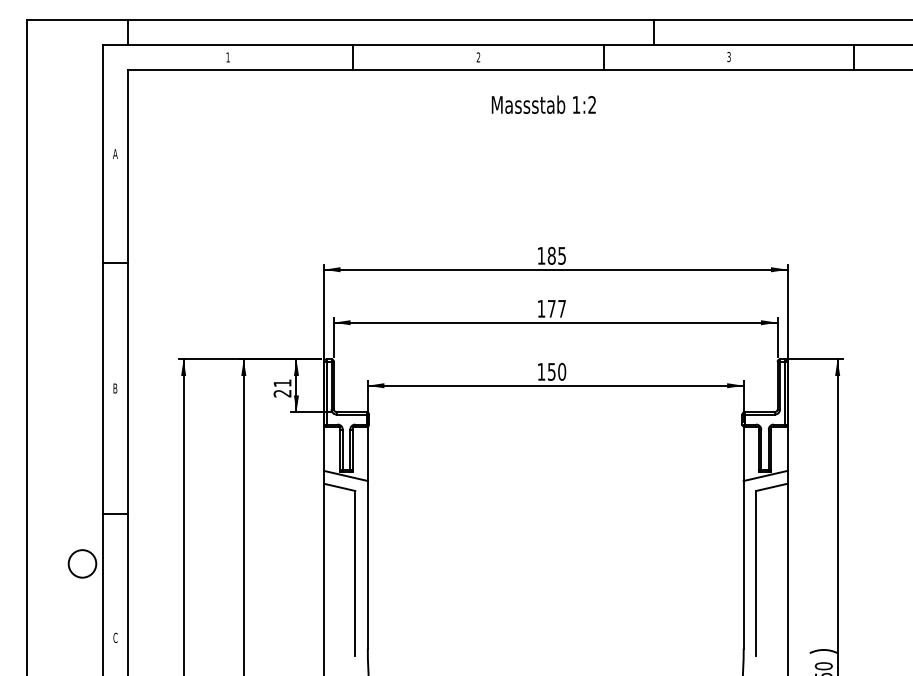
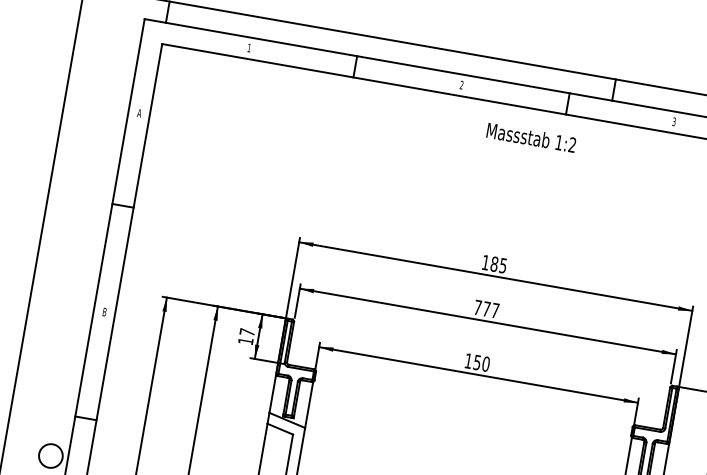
text: (543, 104) -> (531, 137), moved
text: (541, 308) -> (477, 307), 177 -> 777
text: (282, 388) -> (246, 336), 21 -> 17

